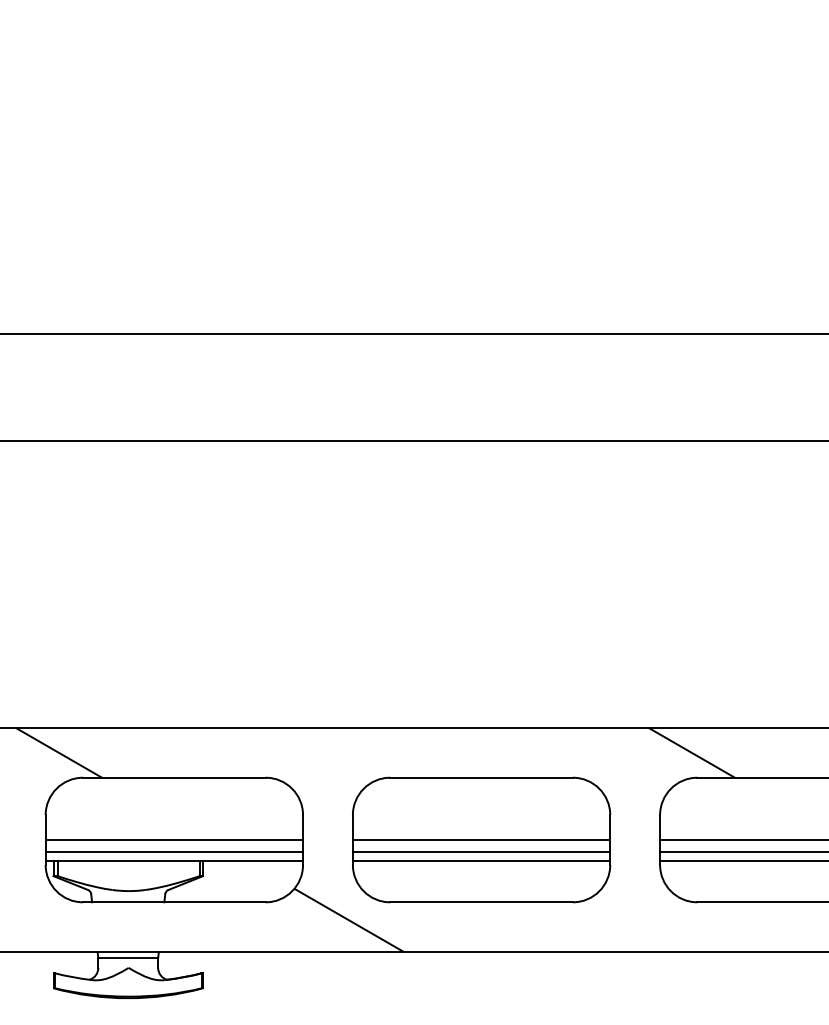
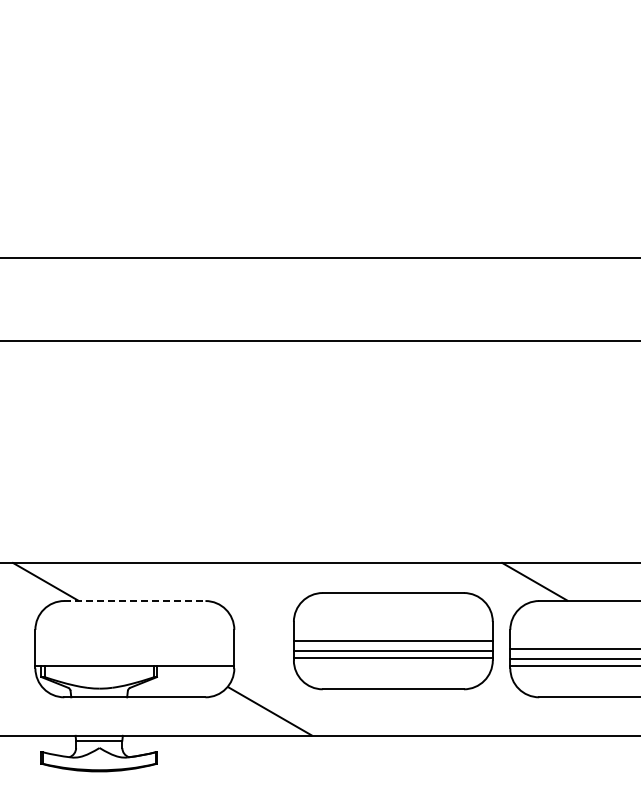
line: (173, 778) -> (134, 601), solid -> dashed
line: (173, 840) -> (134, 649), removed
part: (481, 840) -> (393, 641), moved
line: (173, 852) -> (134, 658), removed

